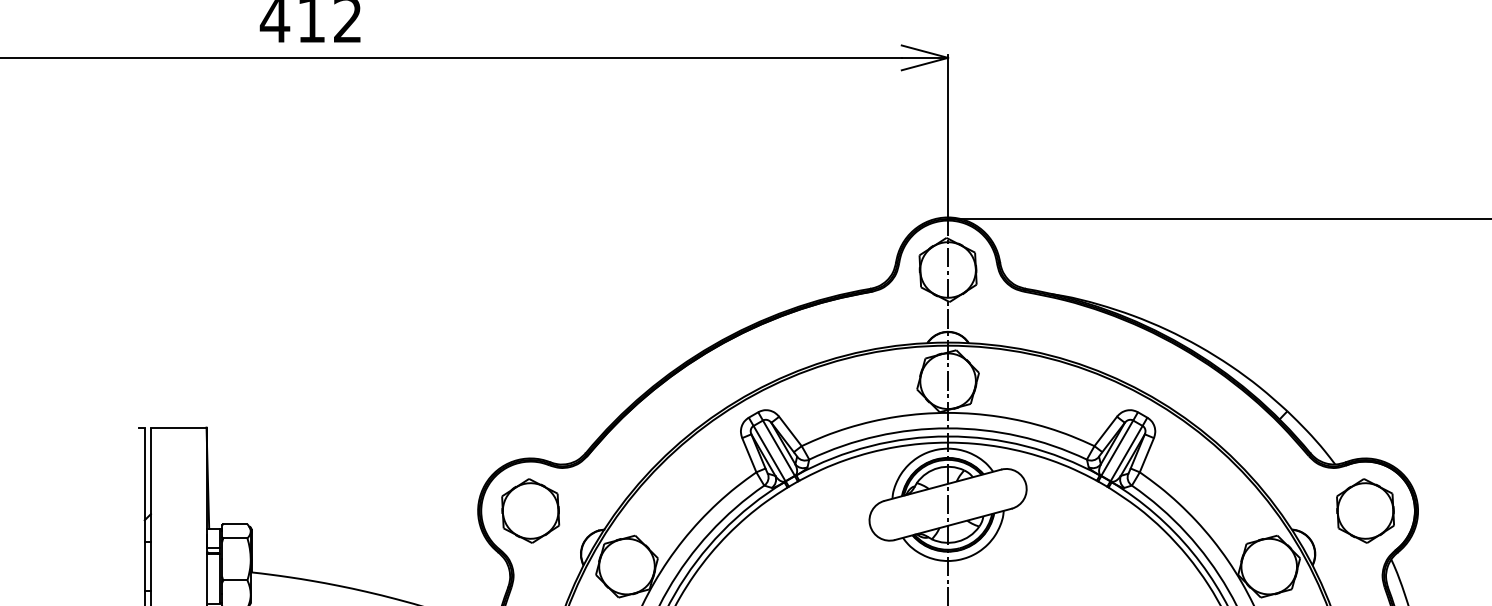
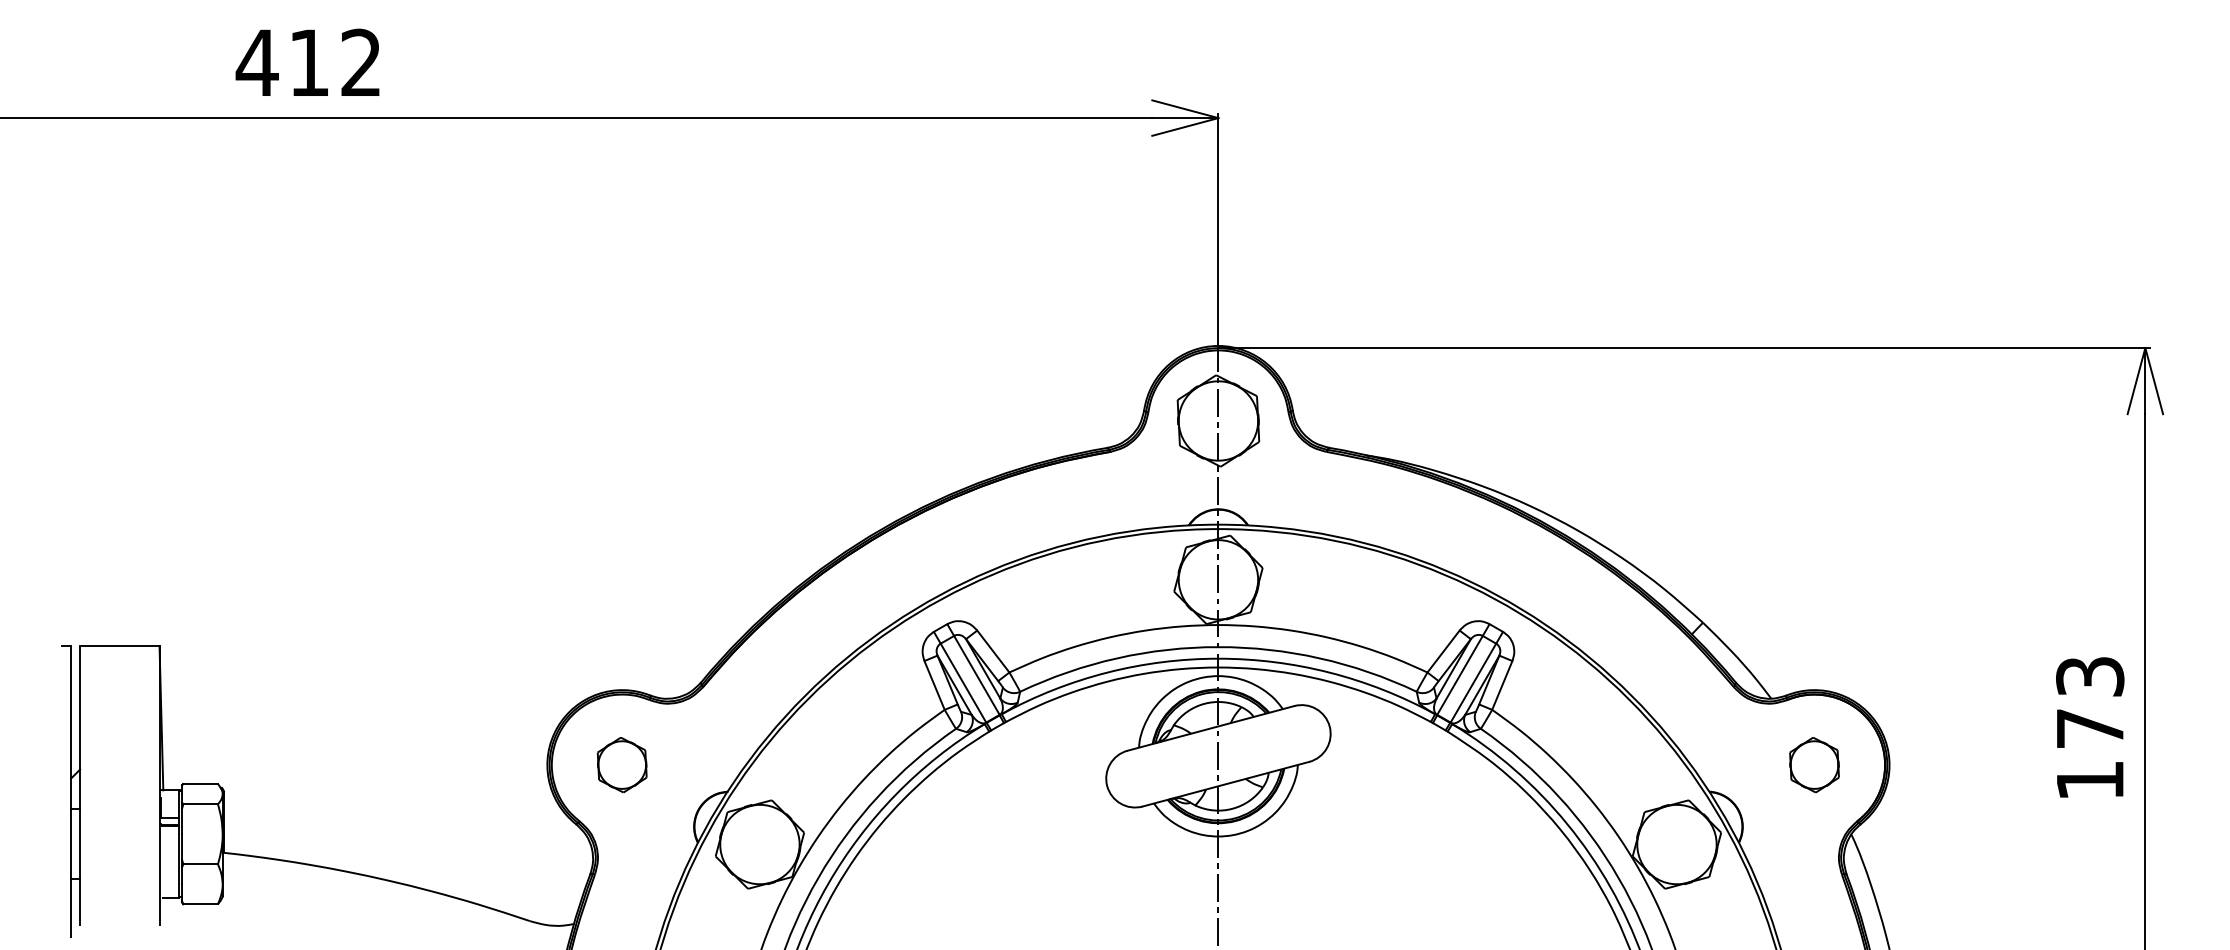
part: (530, 510) -> (621, 764), size x0.6
part: (1365, 510) -> (1814, 764), size x0.6

